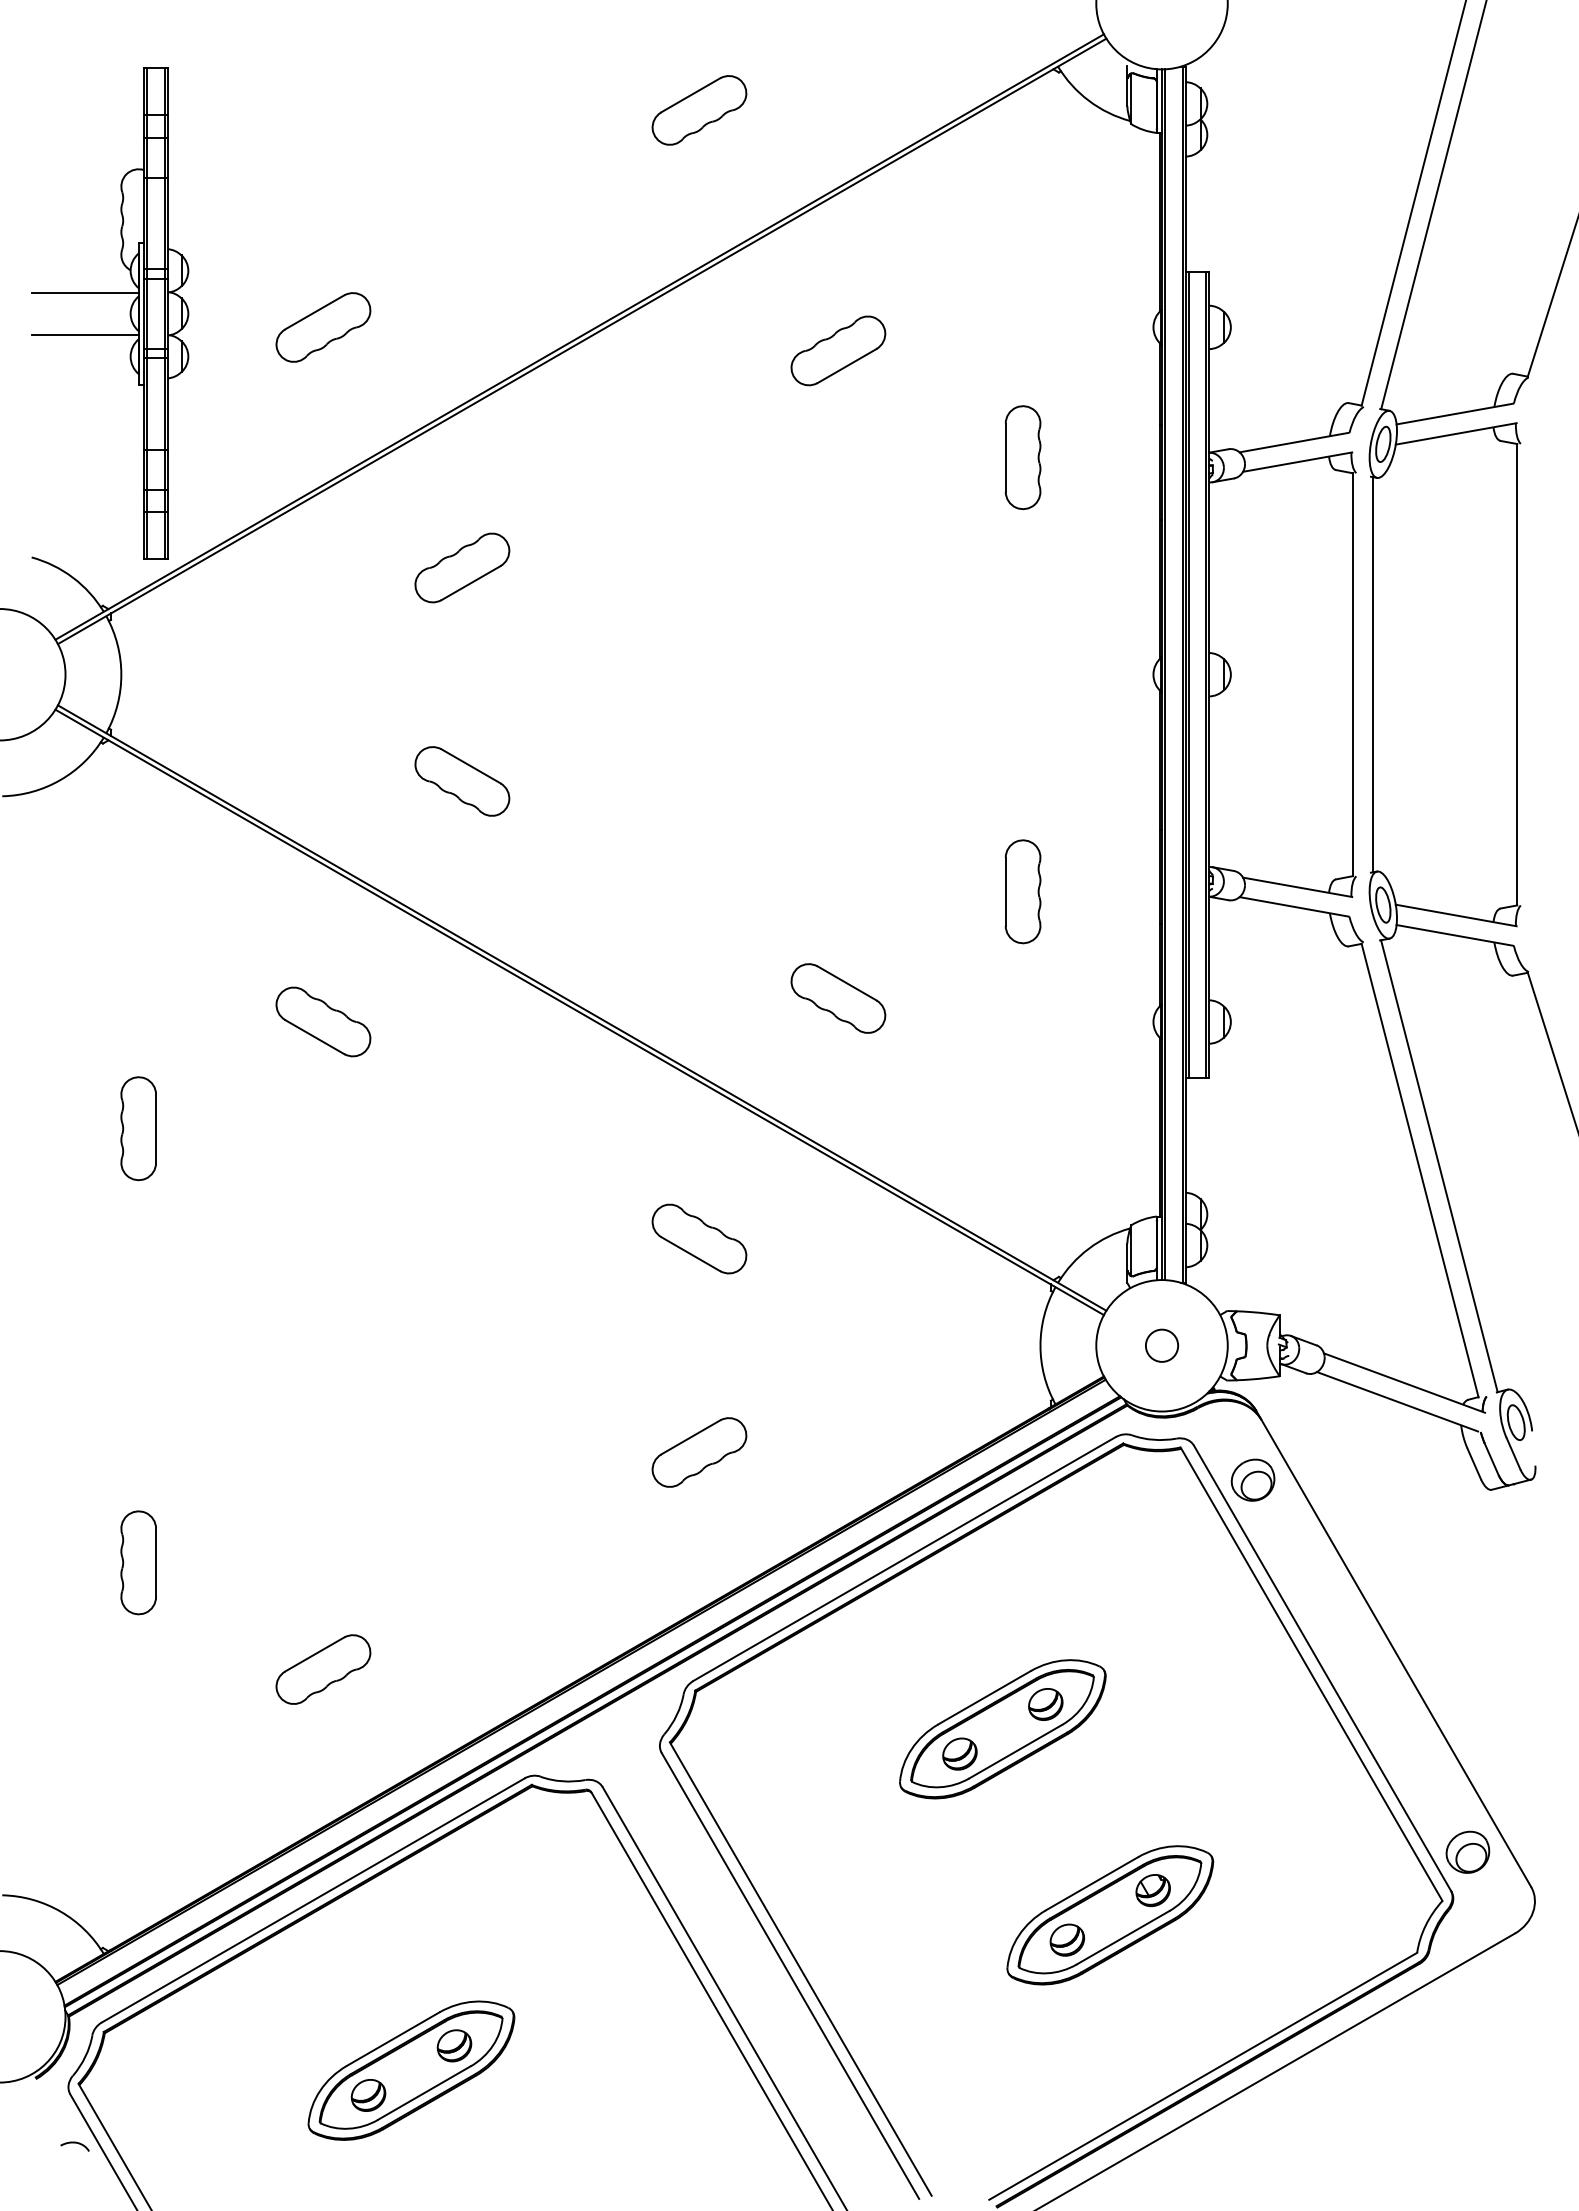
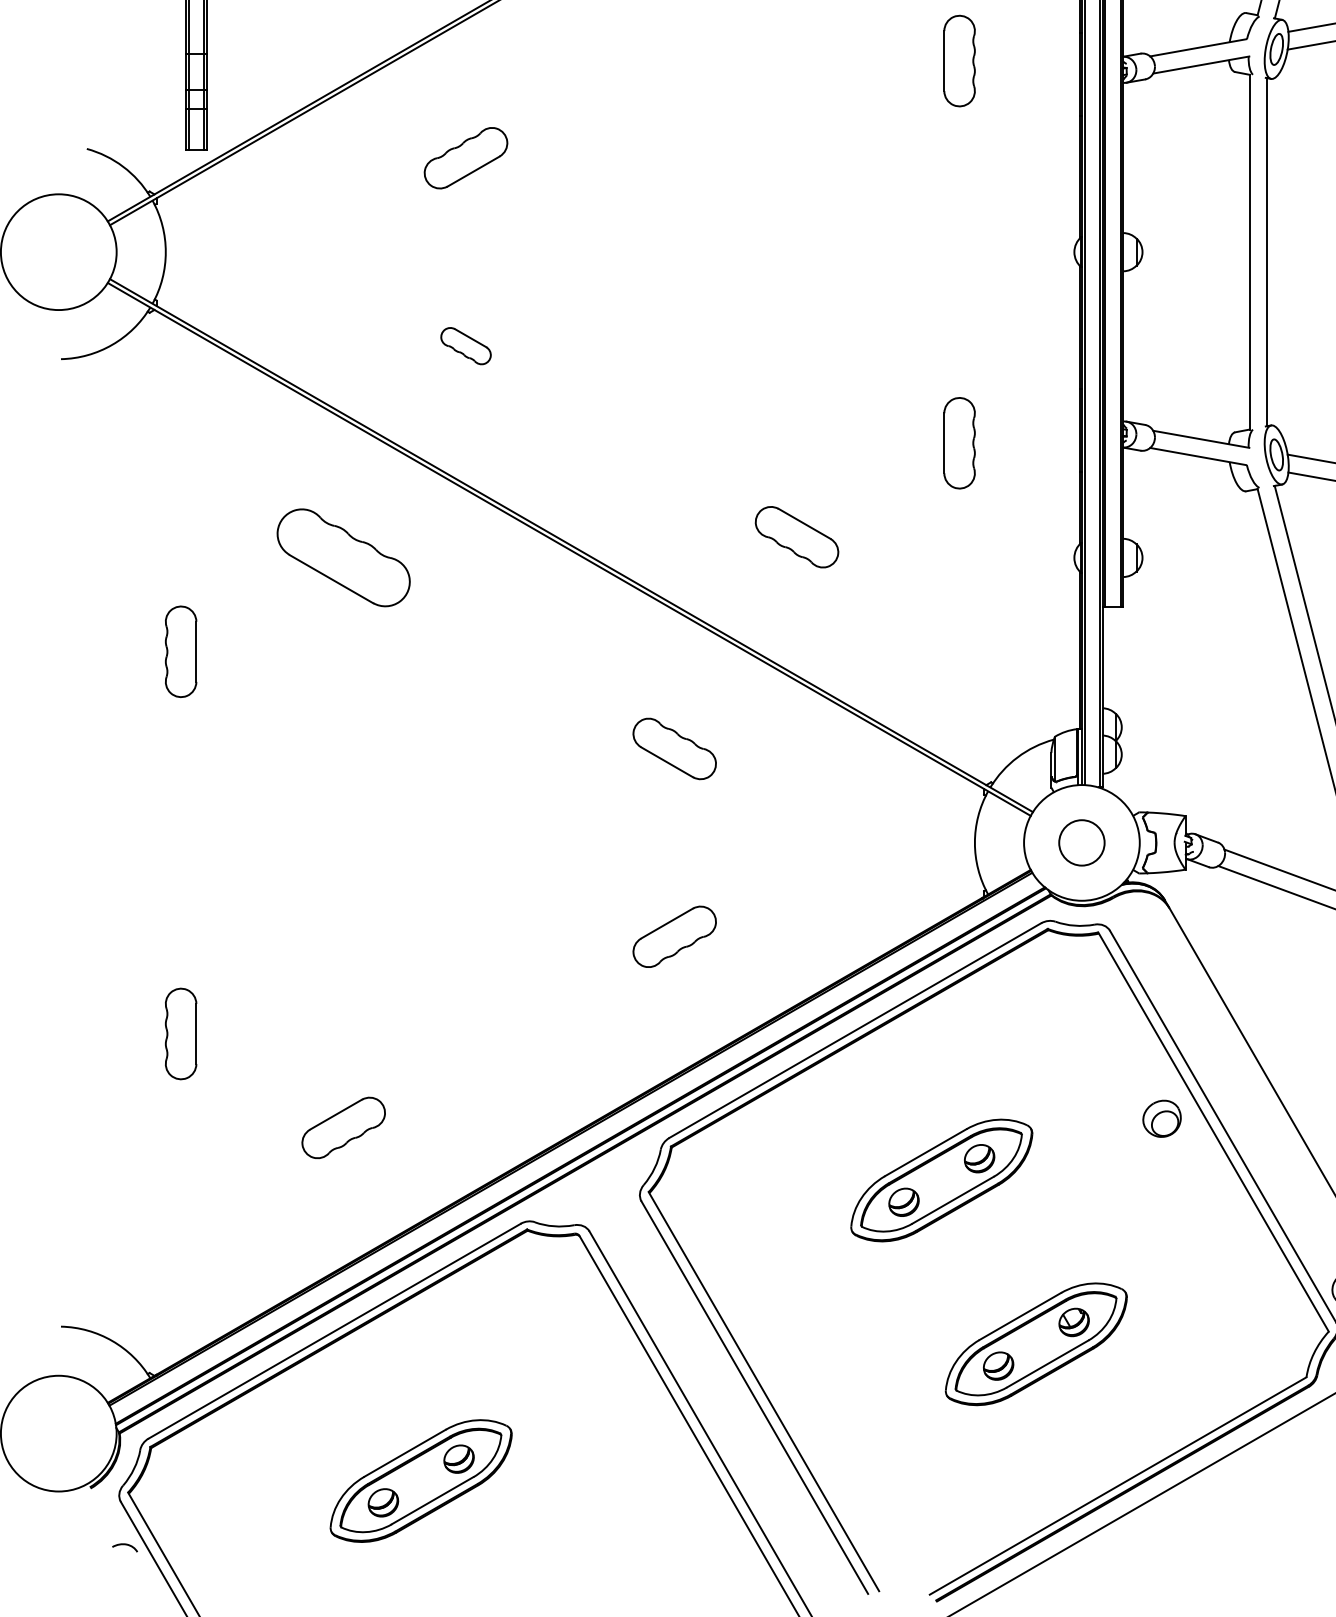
part: (462, 781) -> (466, 346), size x0.6
part: (323, 1021) -> (343, 557), size x1.6
circle: (1161, 1345) -> (1081, 842), size x1.6
part: (1252, 1479) -> (1161, 1118), moved

